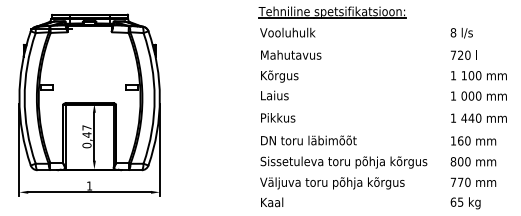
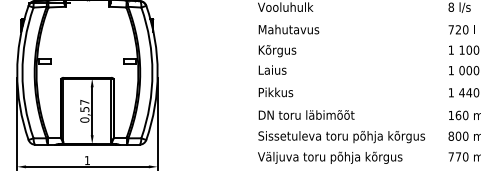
text: (86, 134) -> (84, 109), 0,47 -> 0,57

